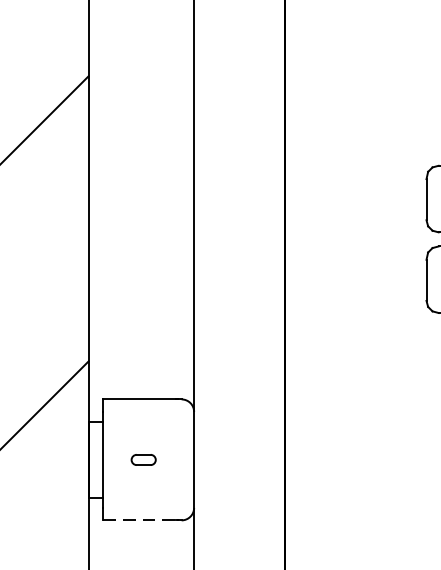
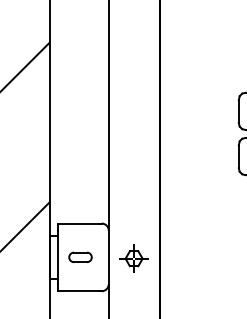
part: (143, 460) -> (80, 257), size x1.67
part: (238, 461) -> (133, 258), added
line: (140, 520) -> (78, 291), dashed -> solid

